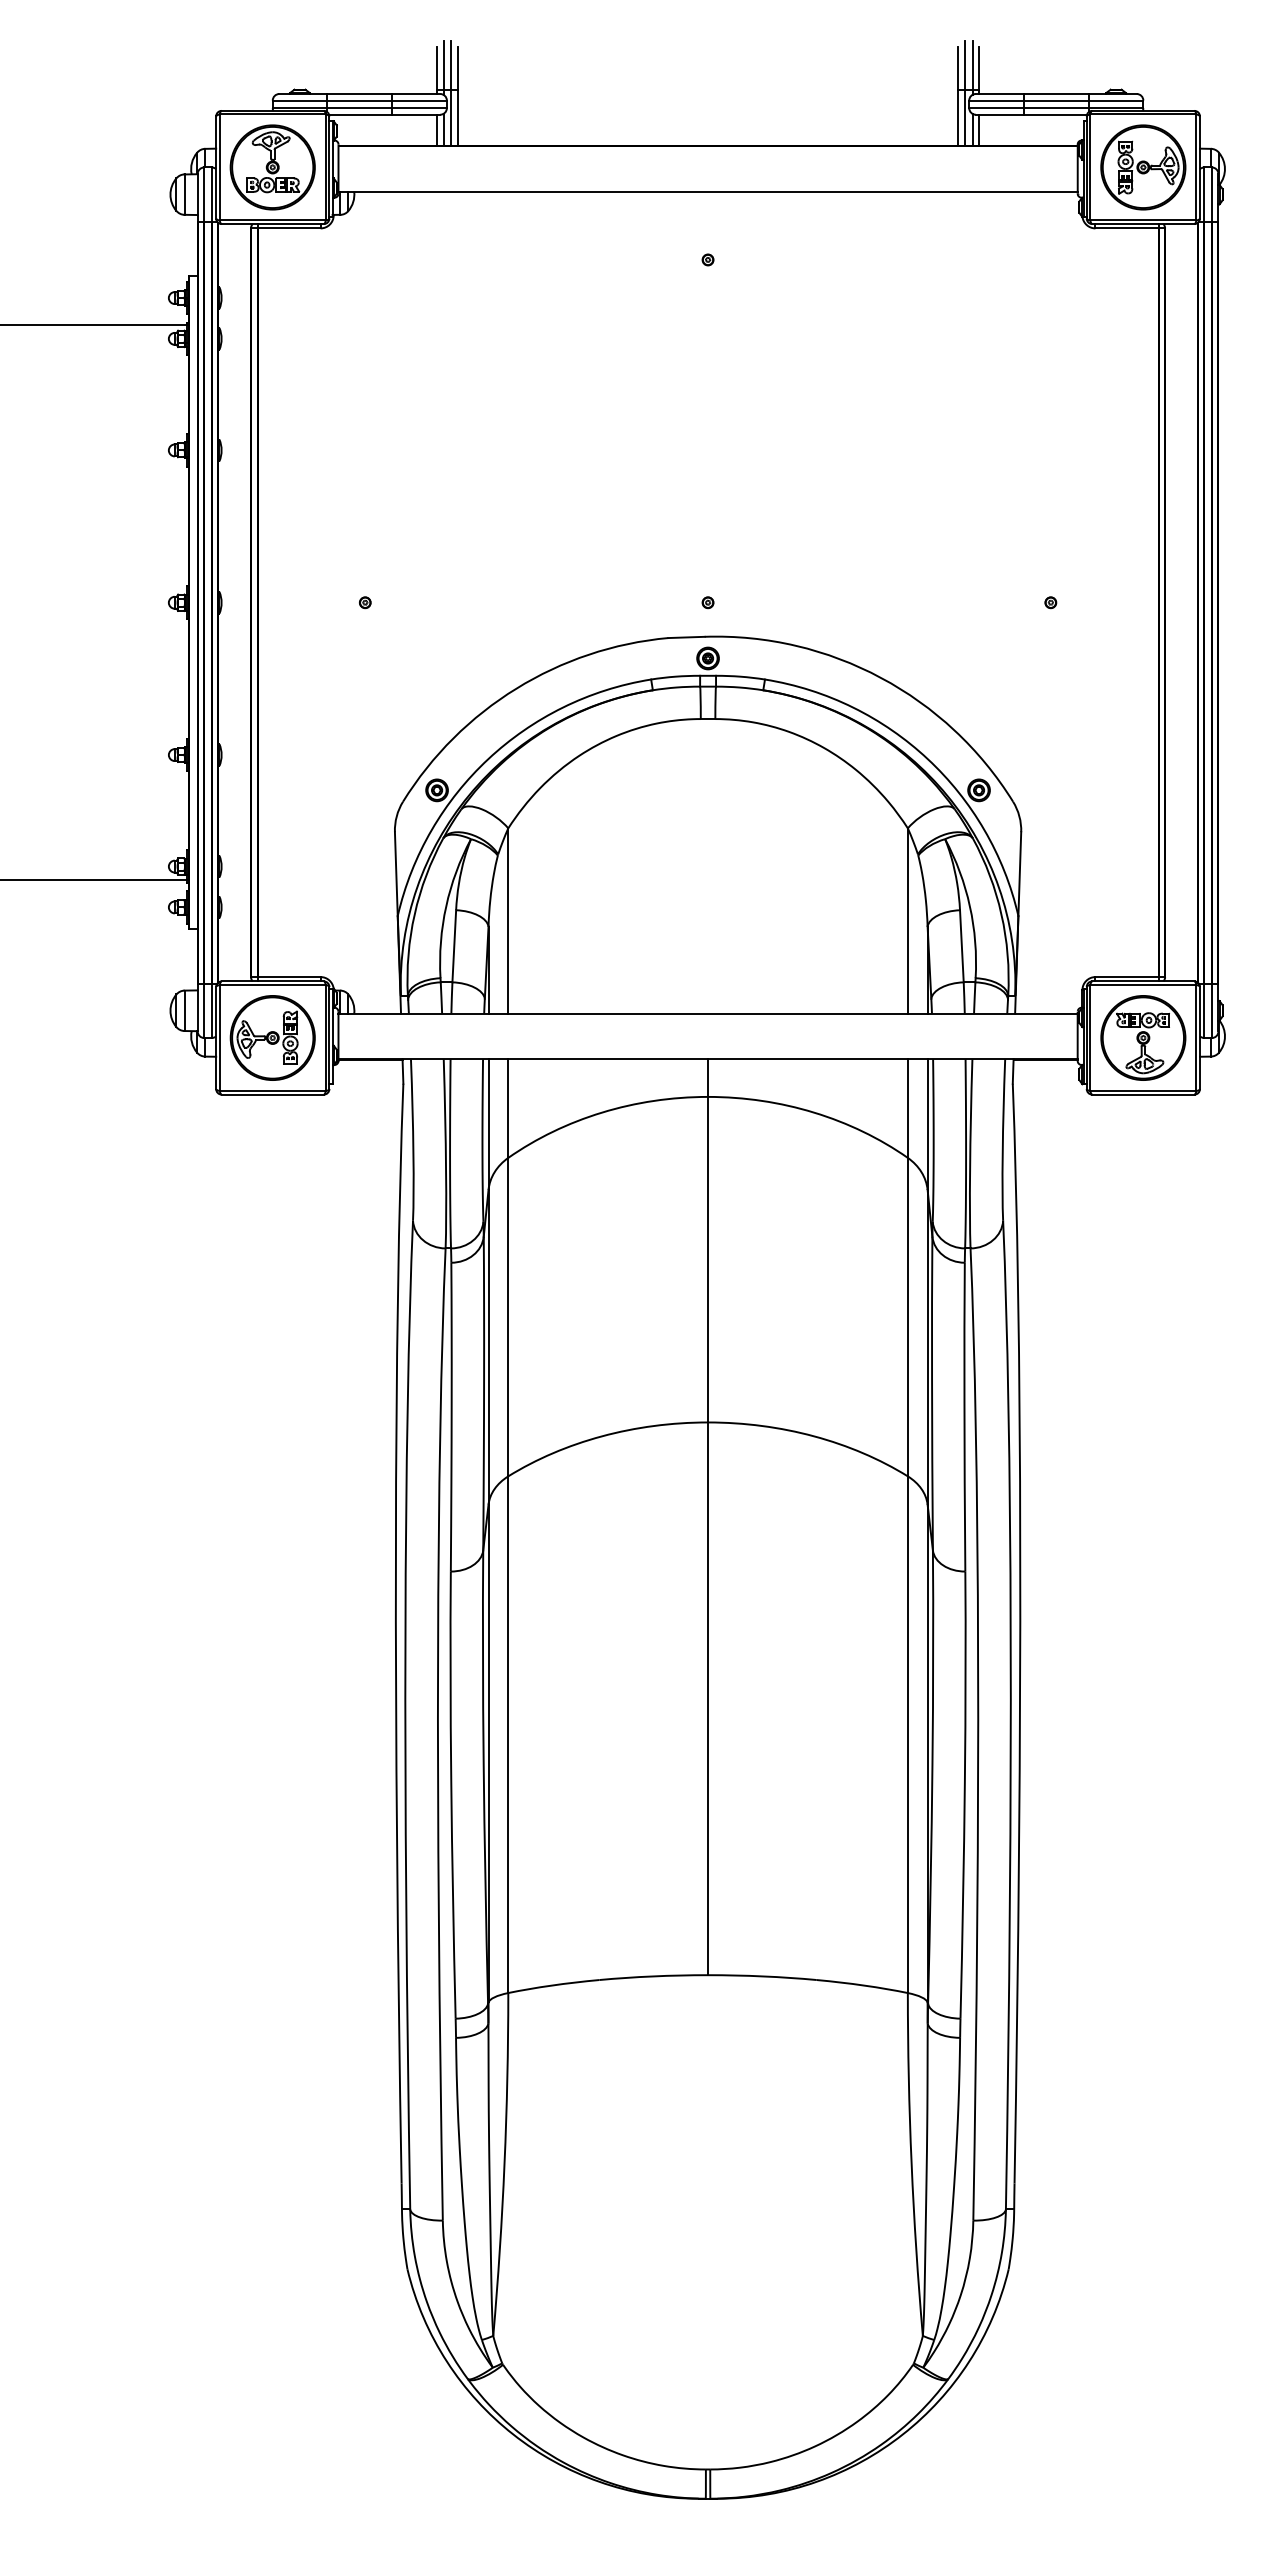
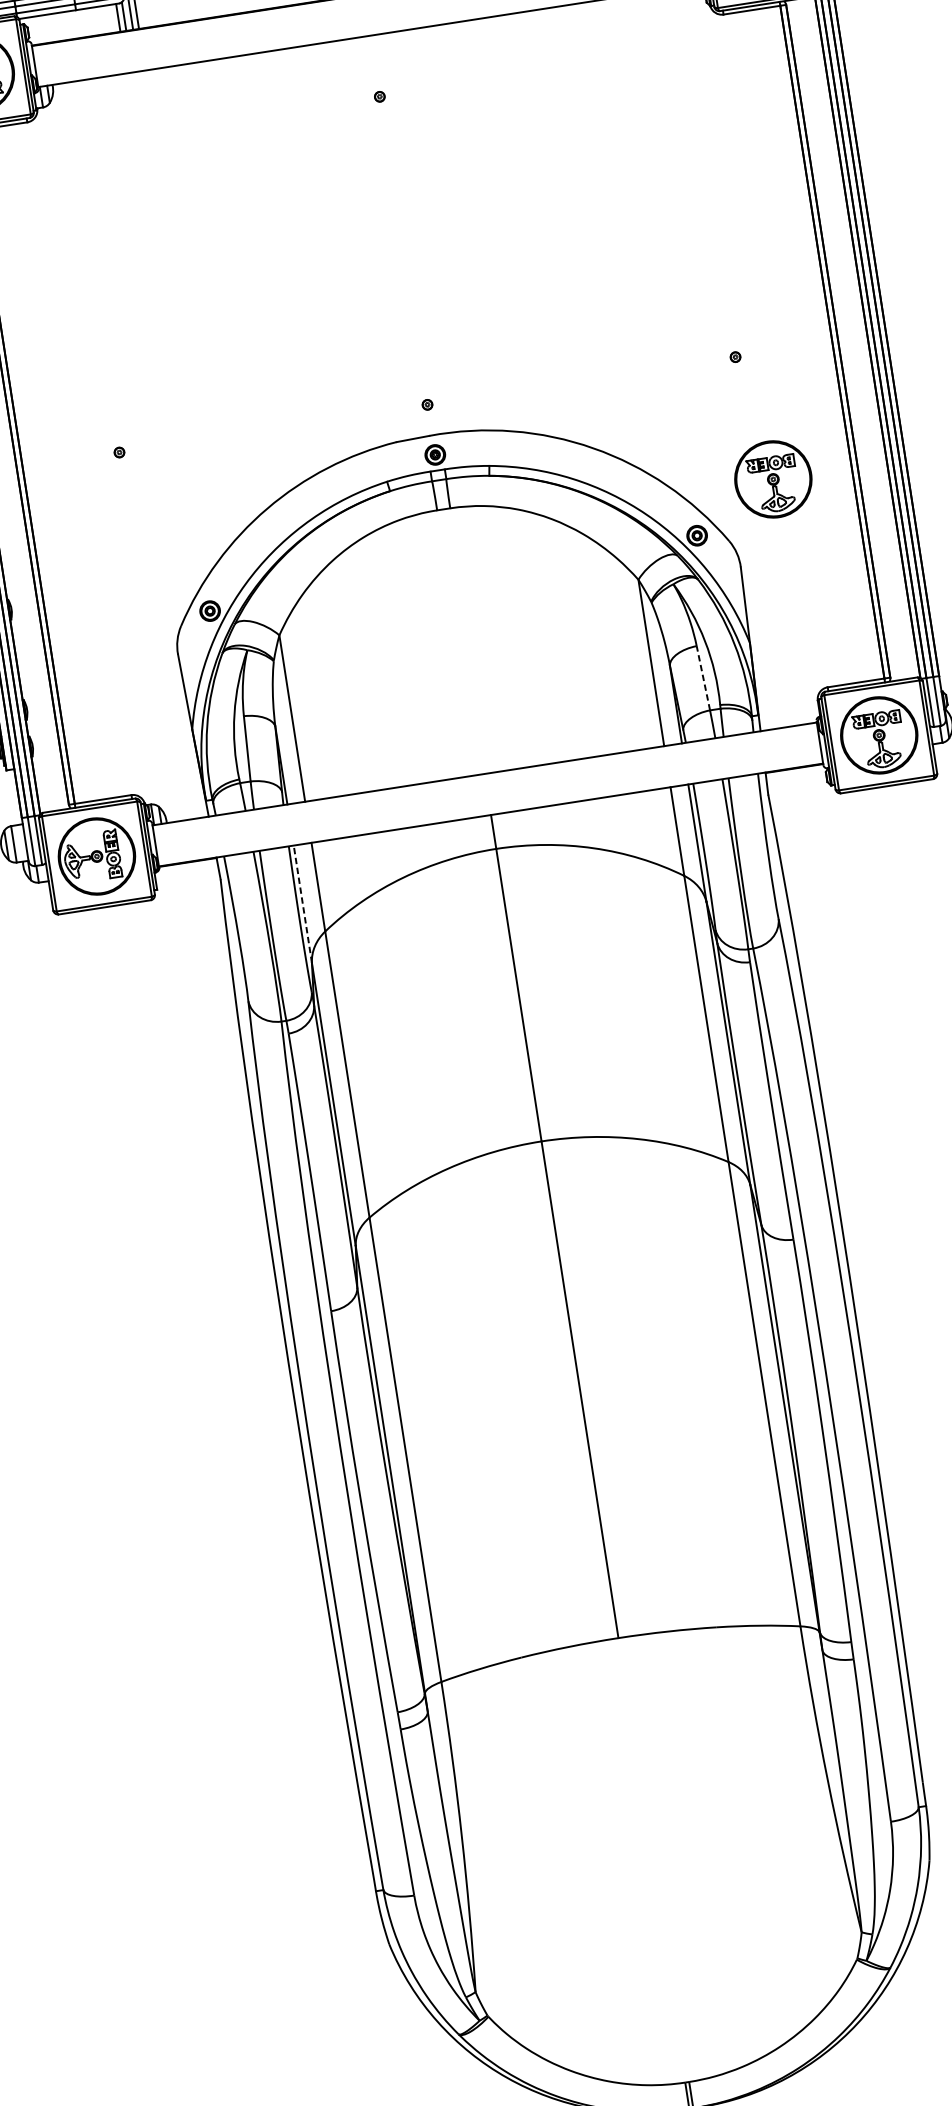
part: (1071, 741) -> (773, 478), added
line: (961, 945) -> (702, 677), solid -> dashed
line: (488, 1124) -> (302, 904), solid -> dashed

